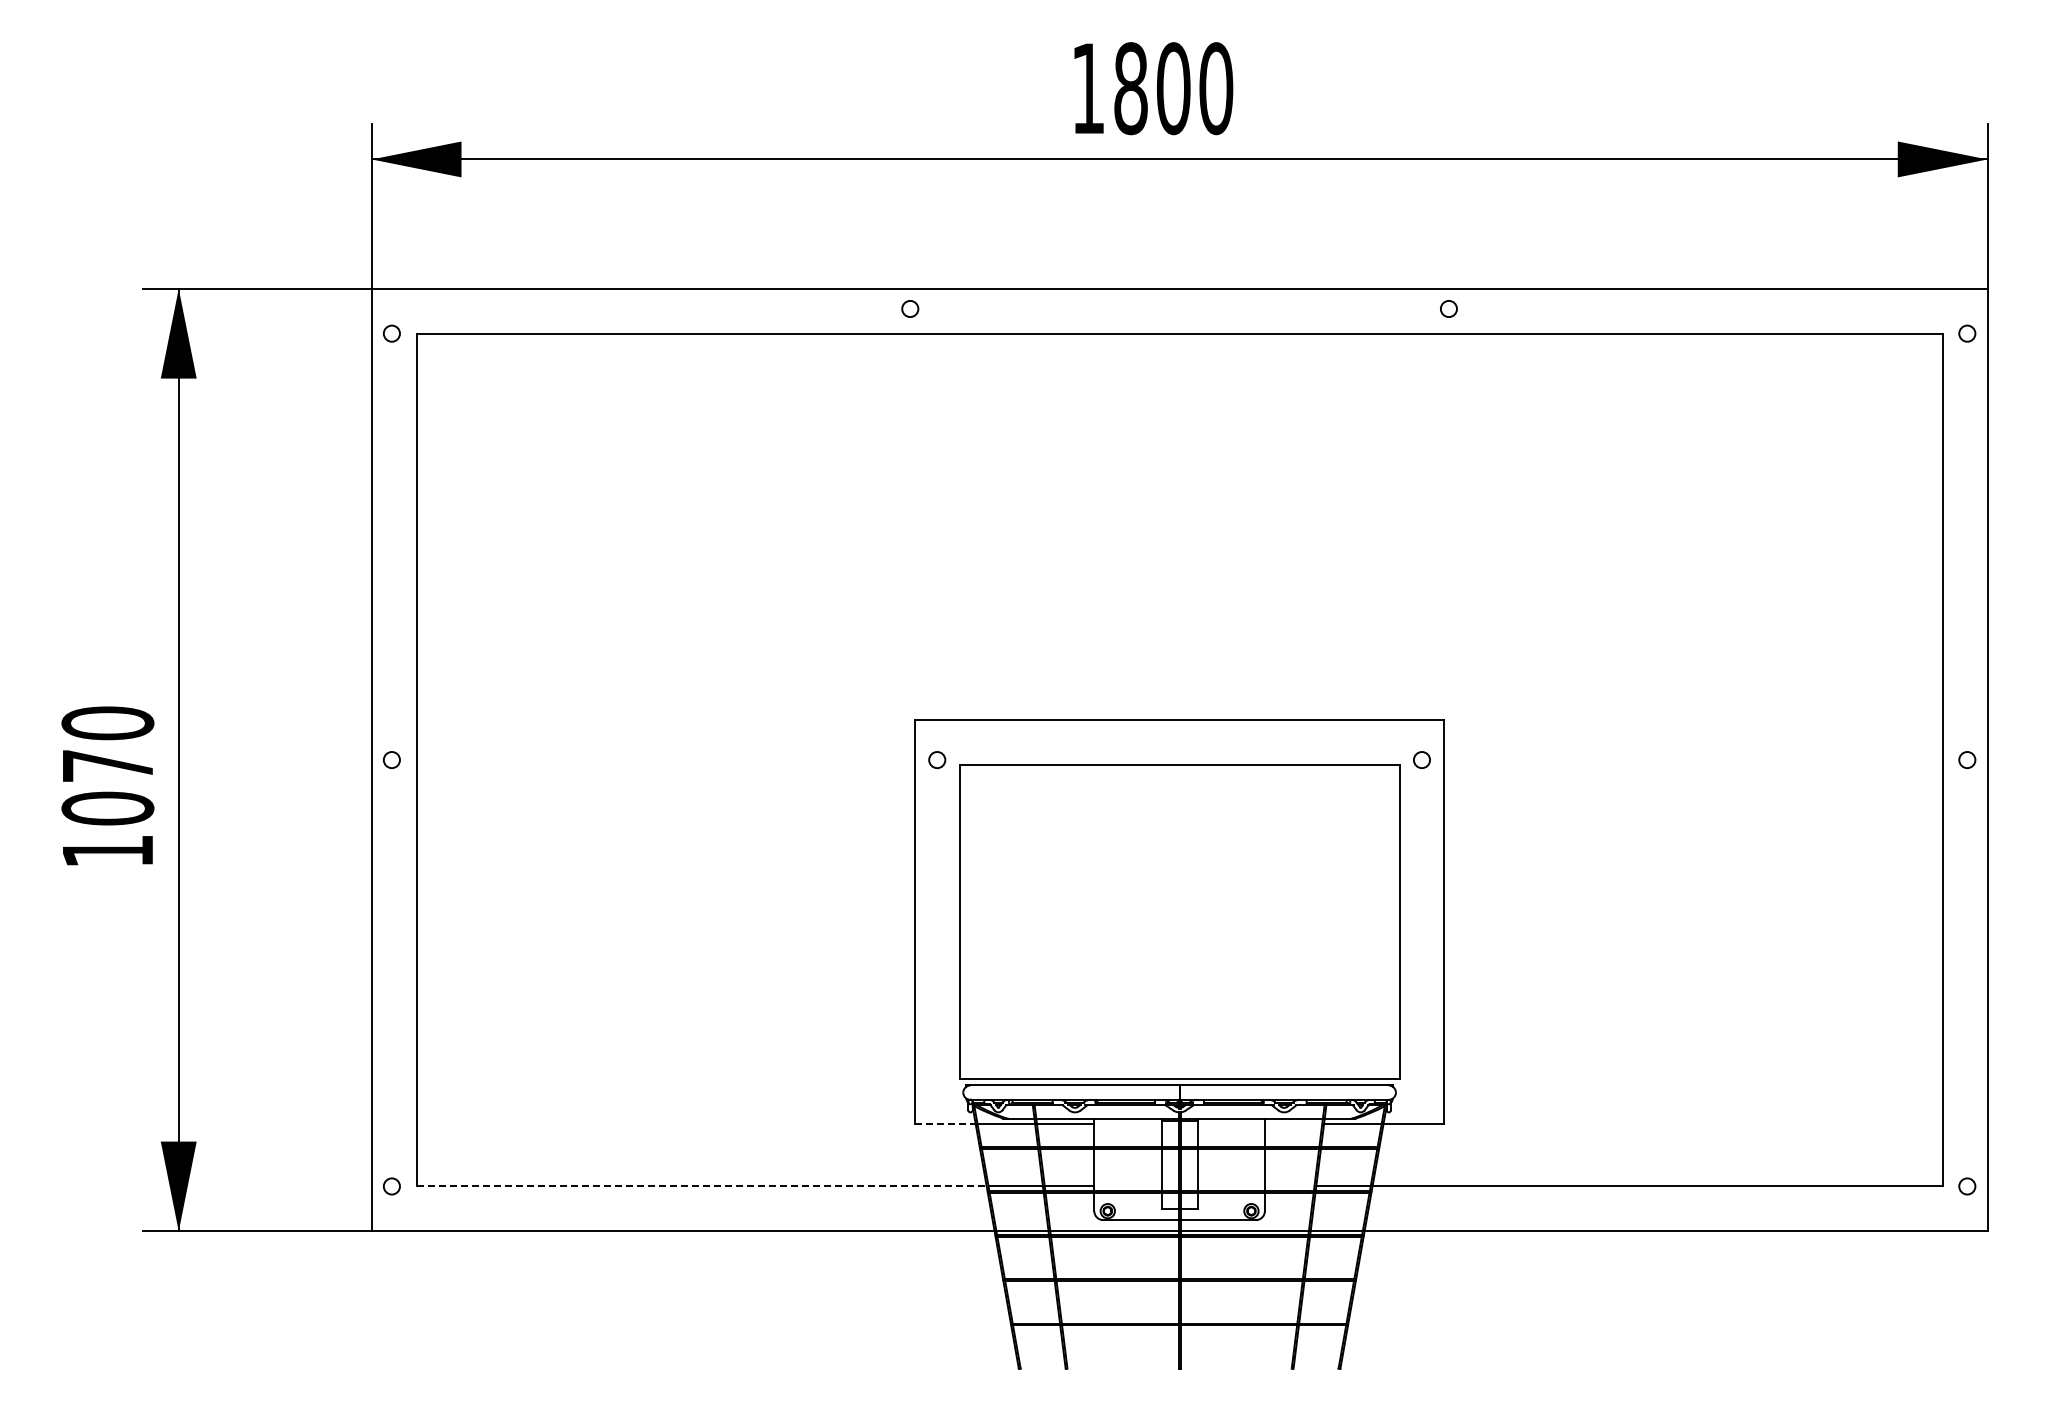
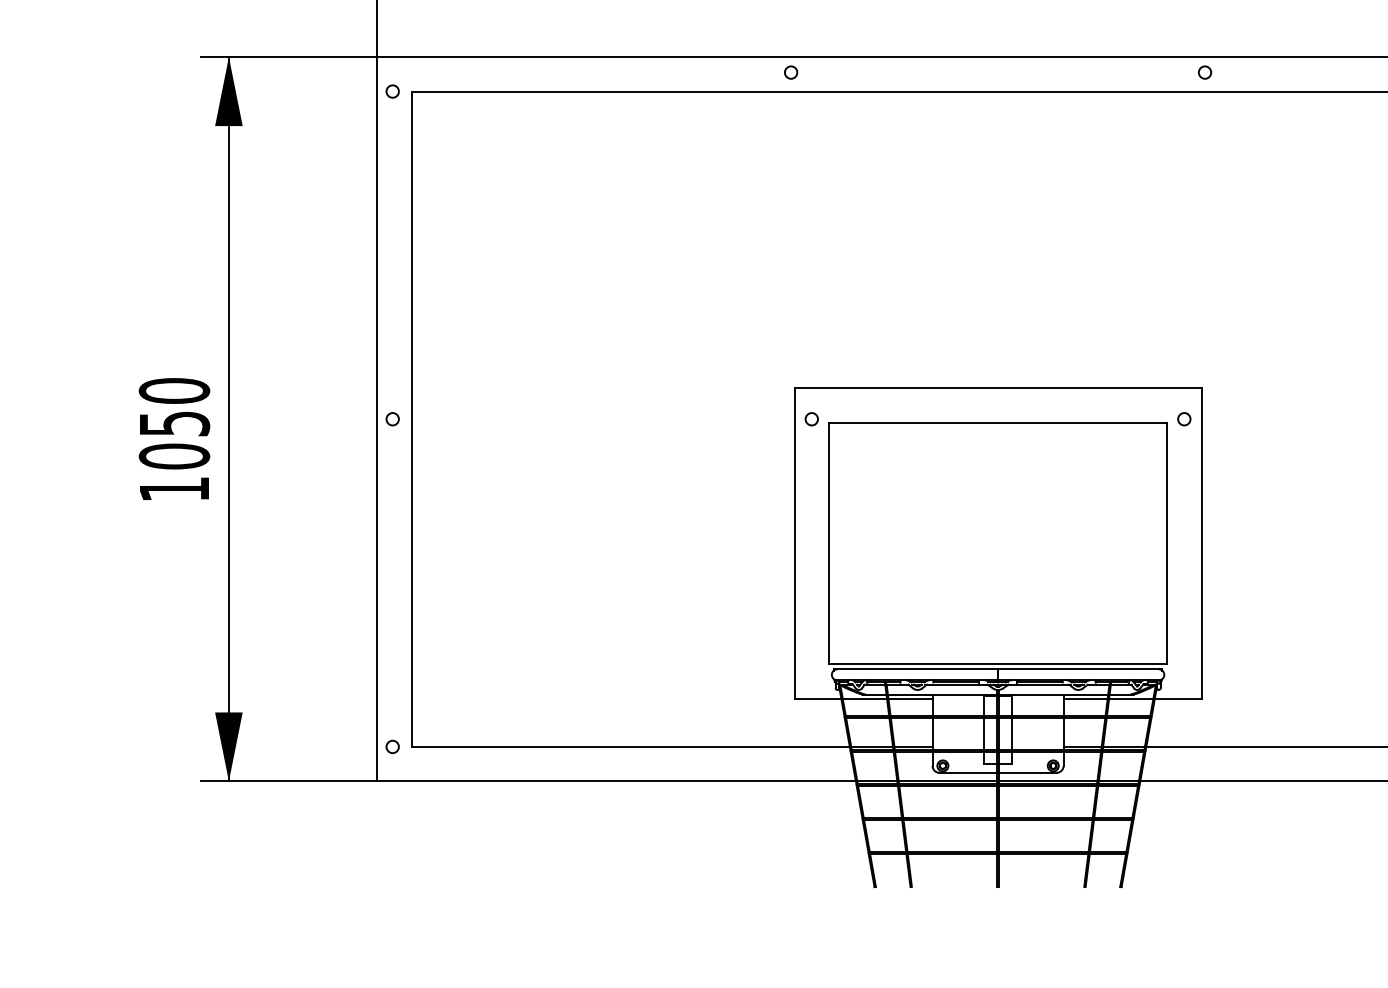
text: (108, 766) -> (174, 424), 1070 -> 1050
line: (945, 1123) -> (818, 698), dashed -> solid
line: (1293, 1123) -> (1085, 698), added
line: (702, 1186) -> (631, 746), dashed -> solid
line: (1289, 1186) -> (1082, 746), added

